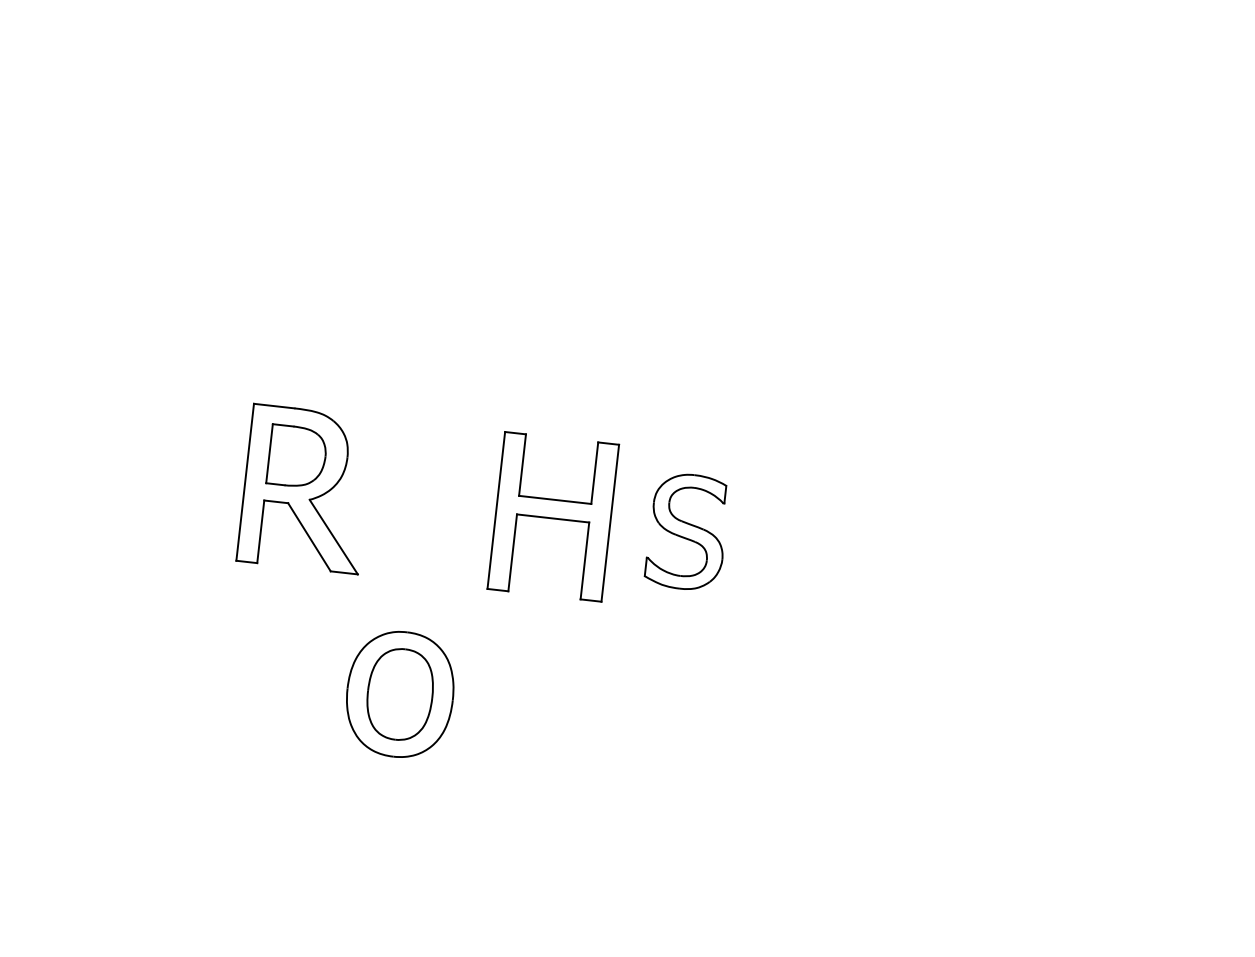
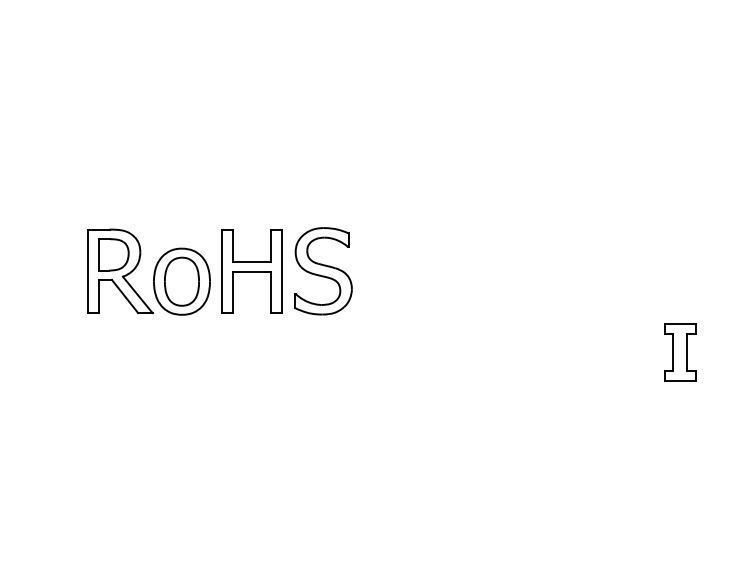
part: (687, 532) -> (323, 271), size x1.43
part: (399, 693) -> (181, 281), moved

